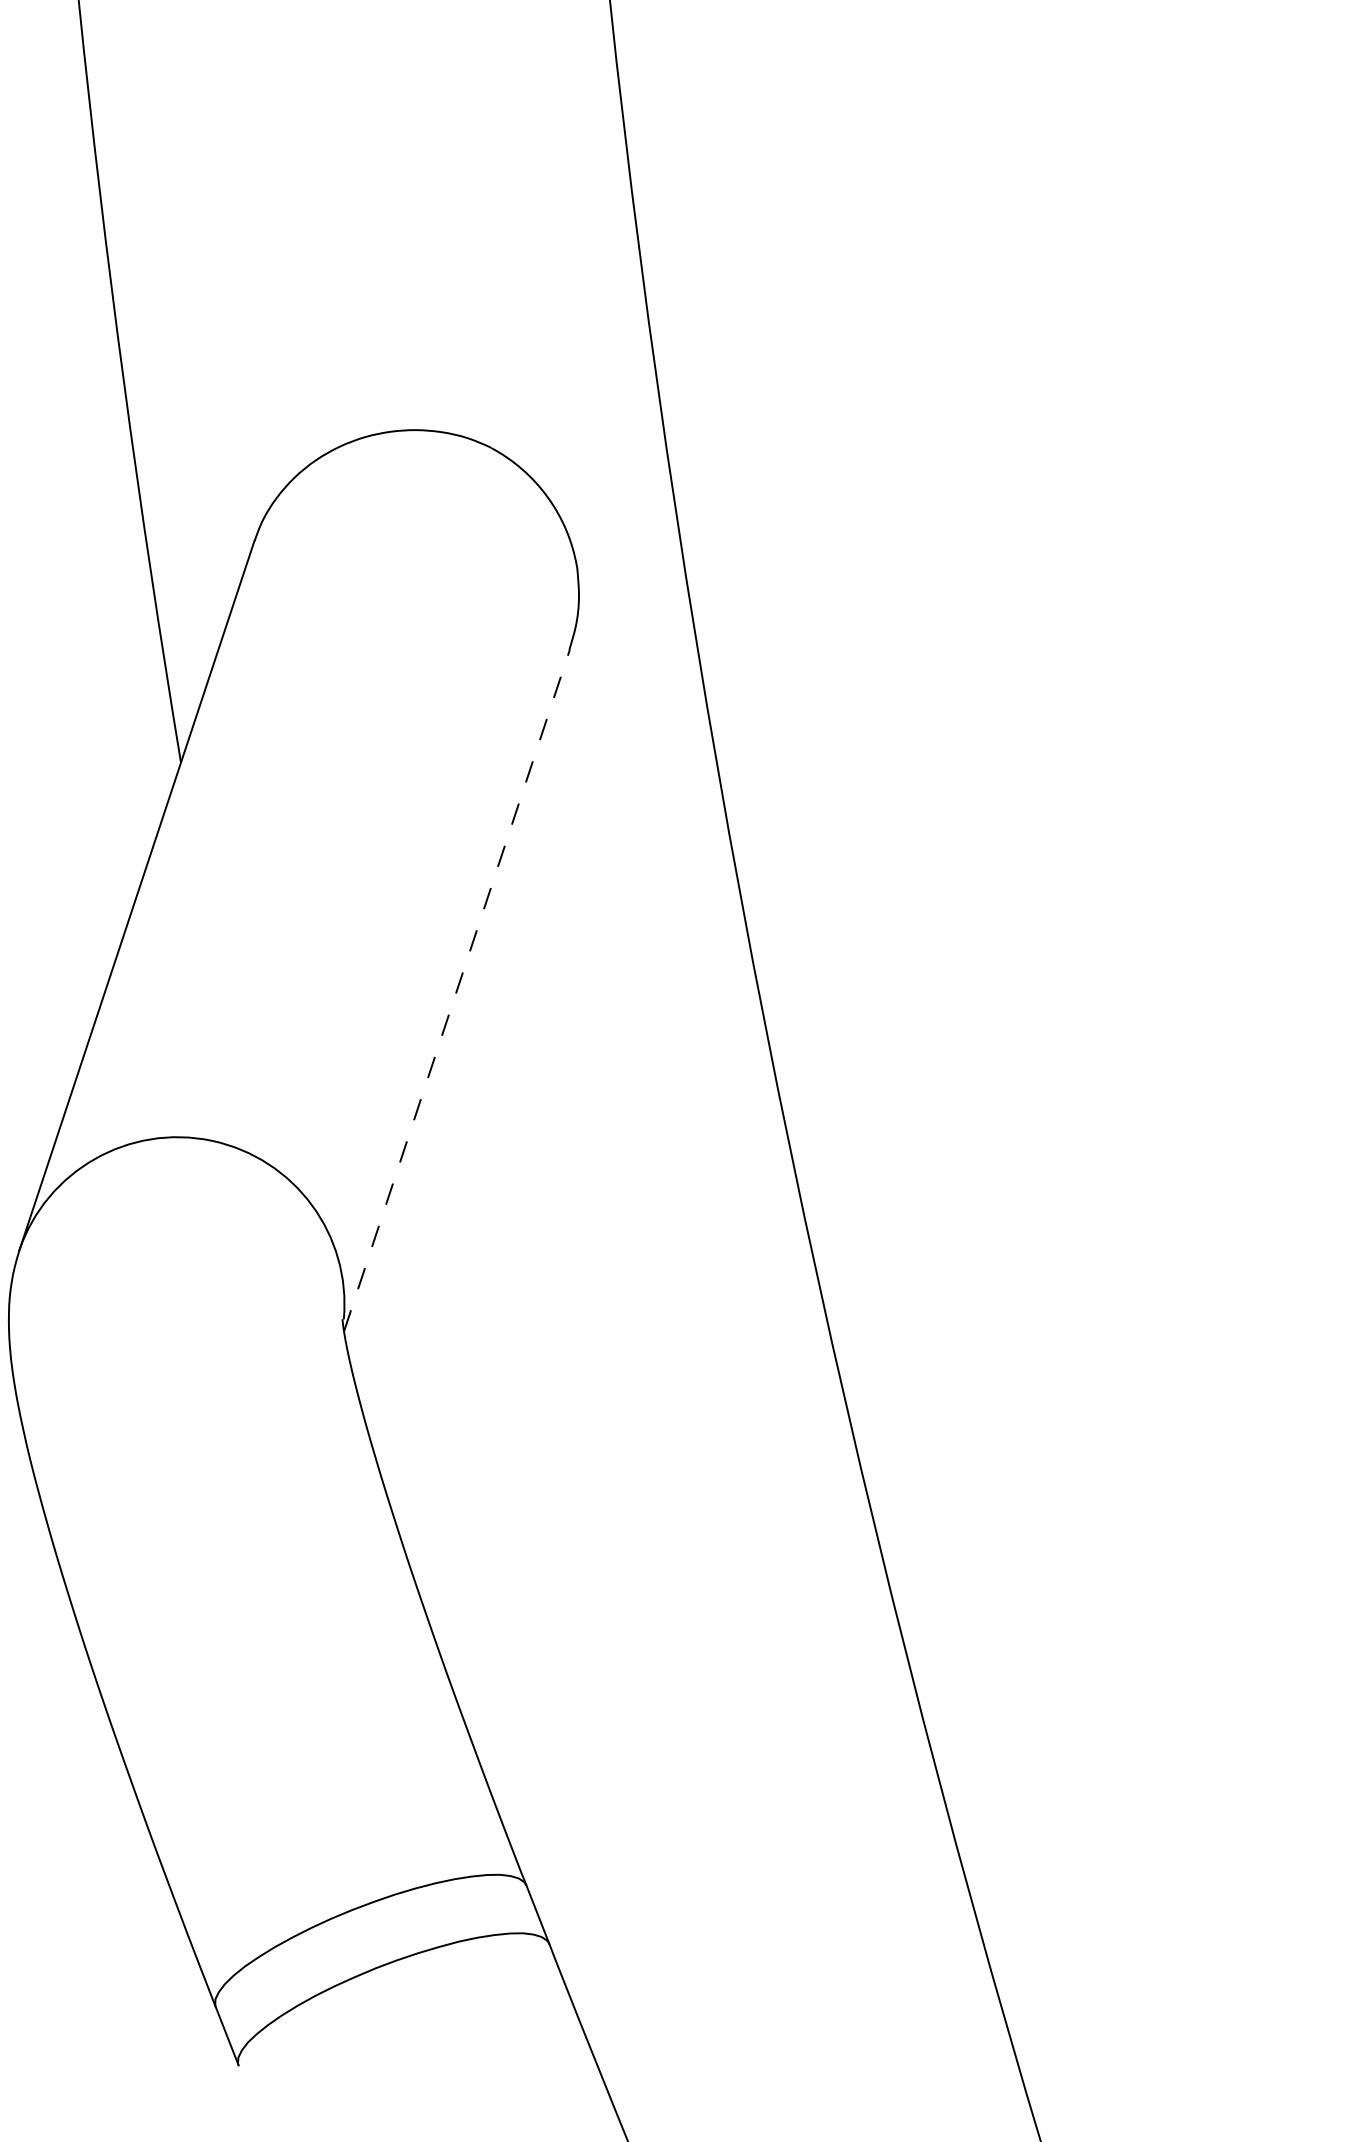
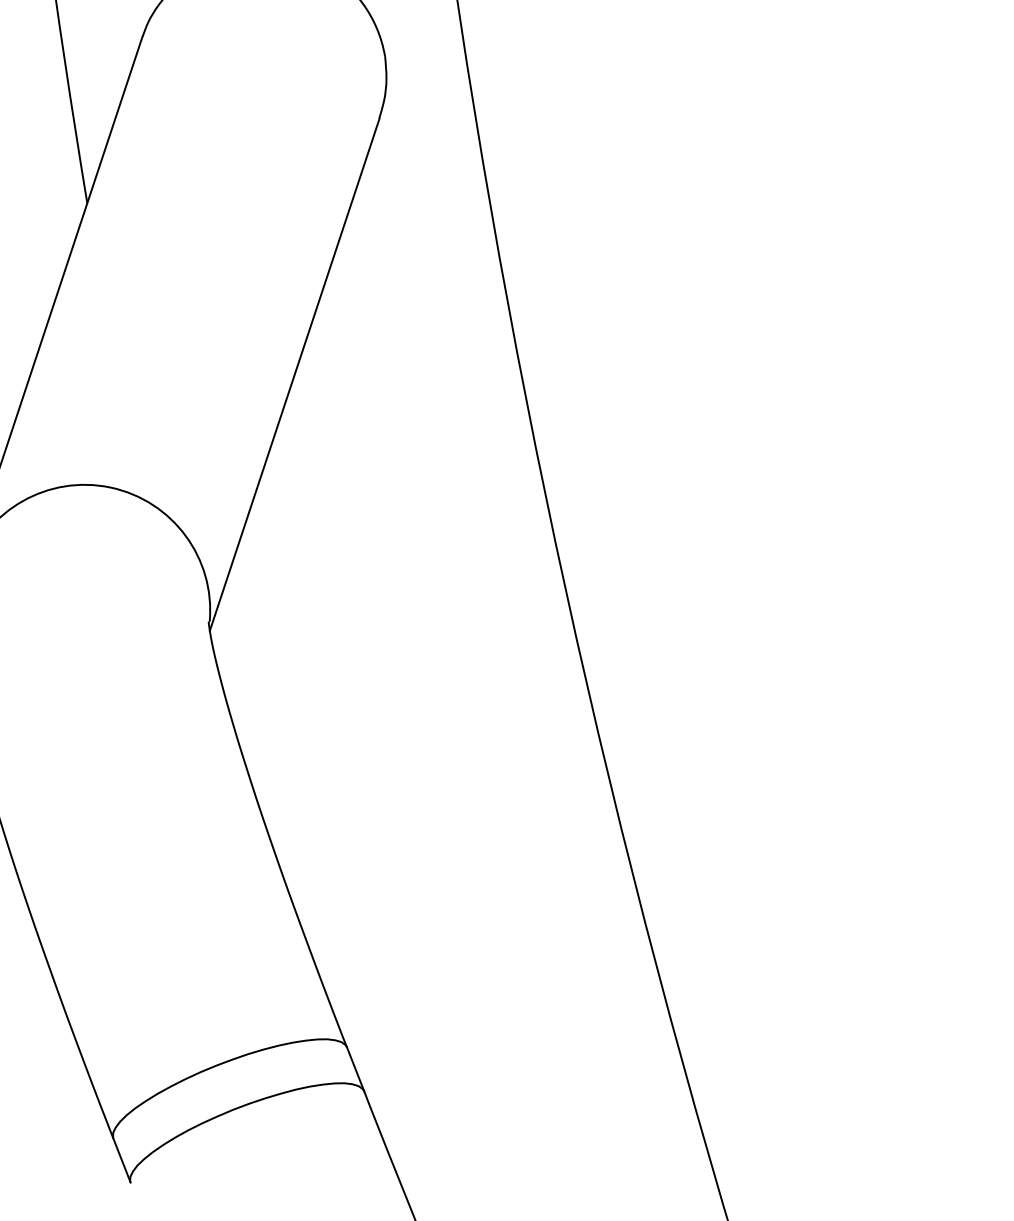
line: (456, 990) -> (294, 374), dashed -> solid

